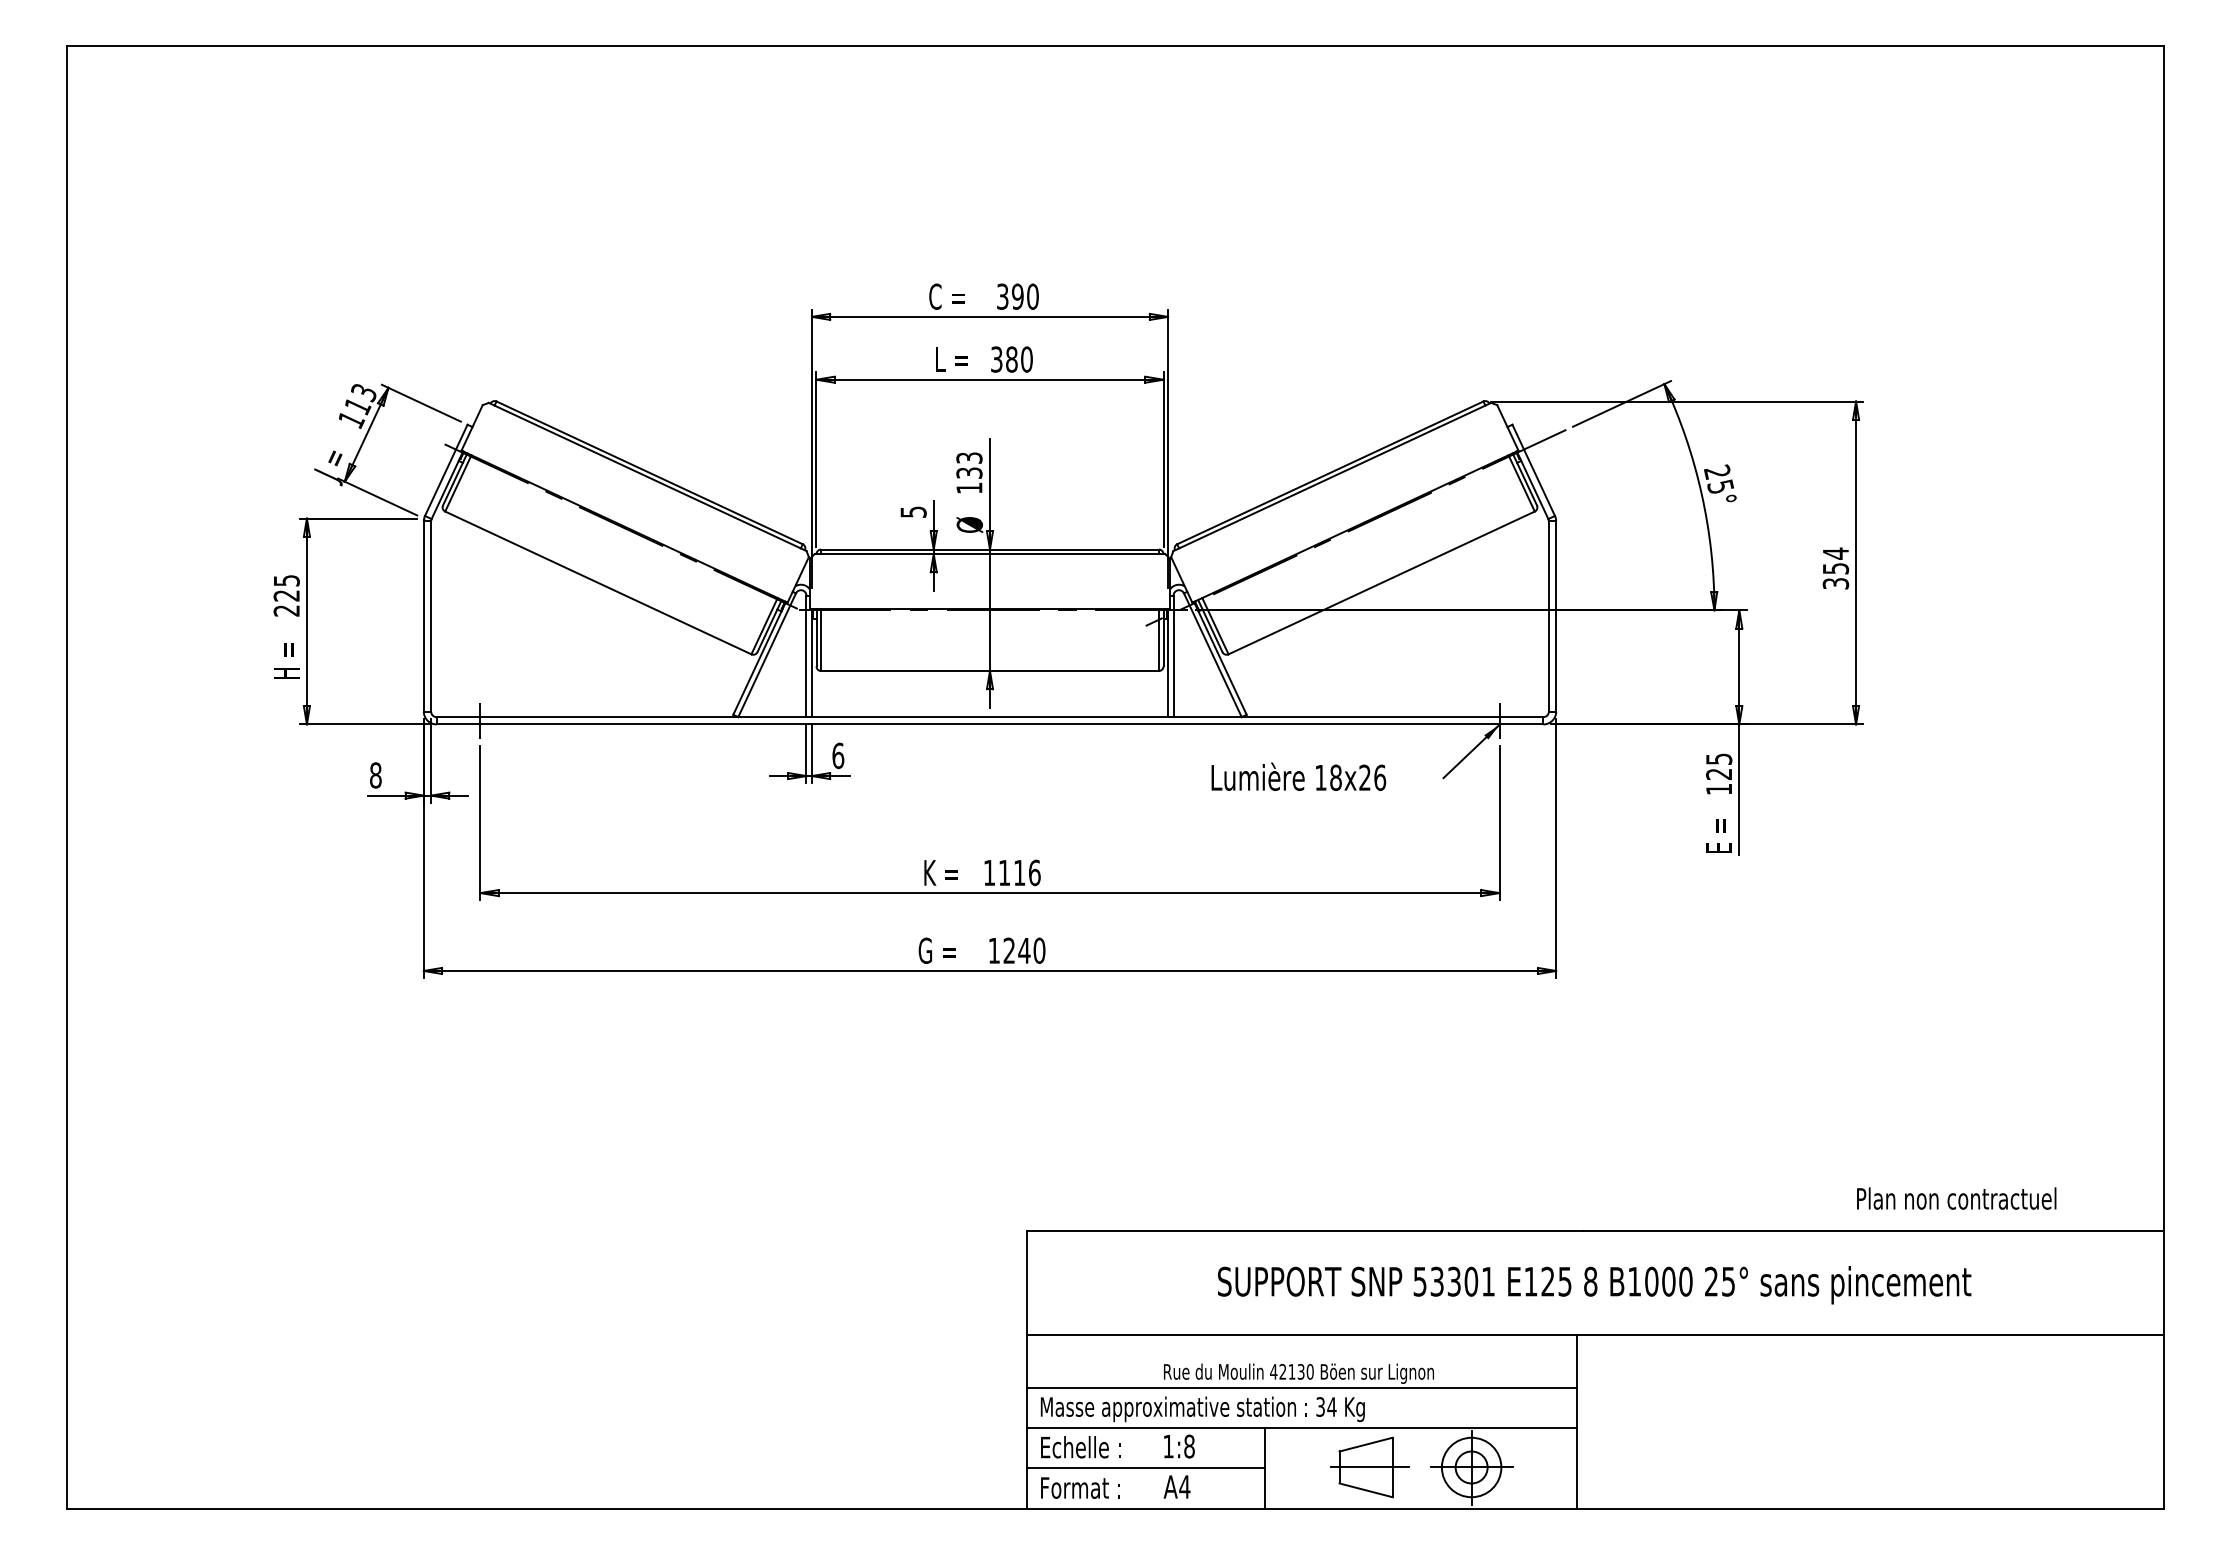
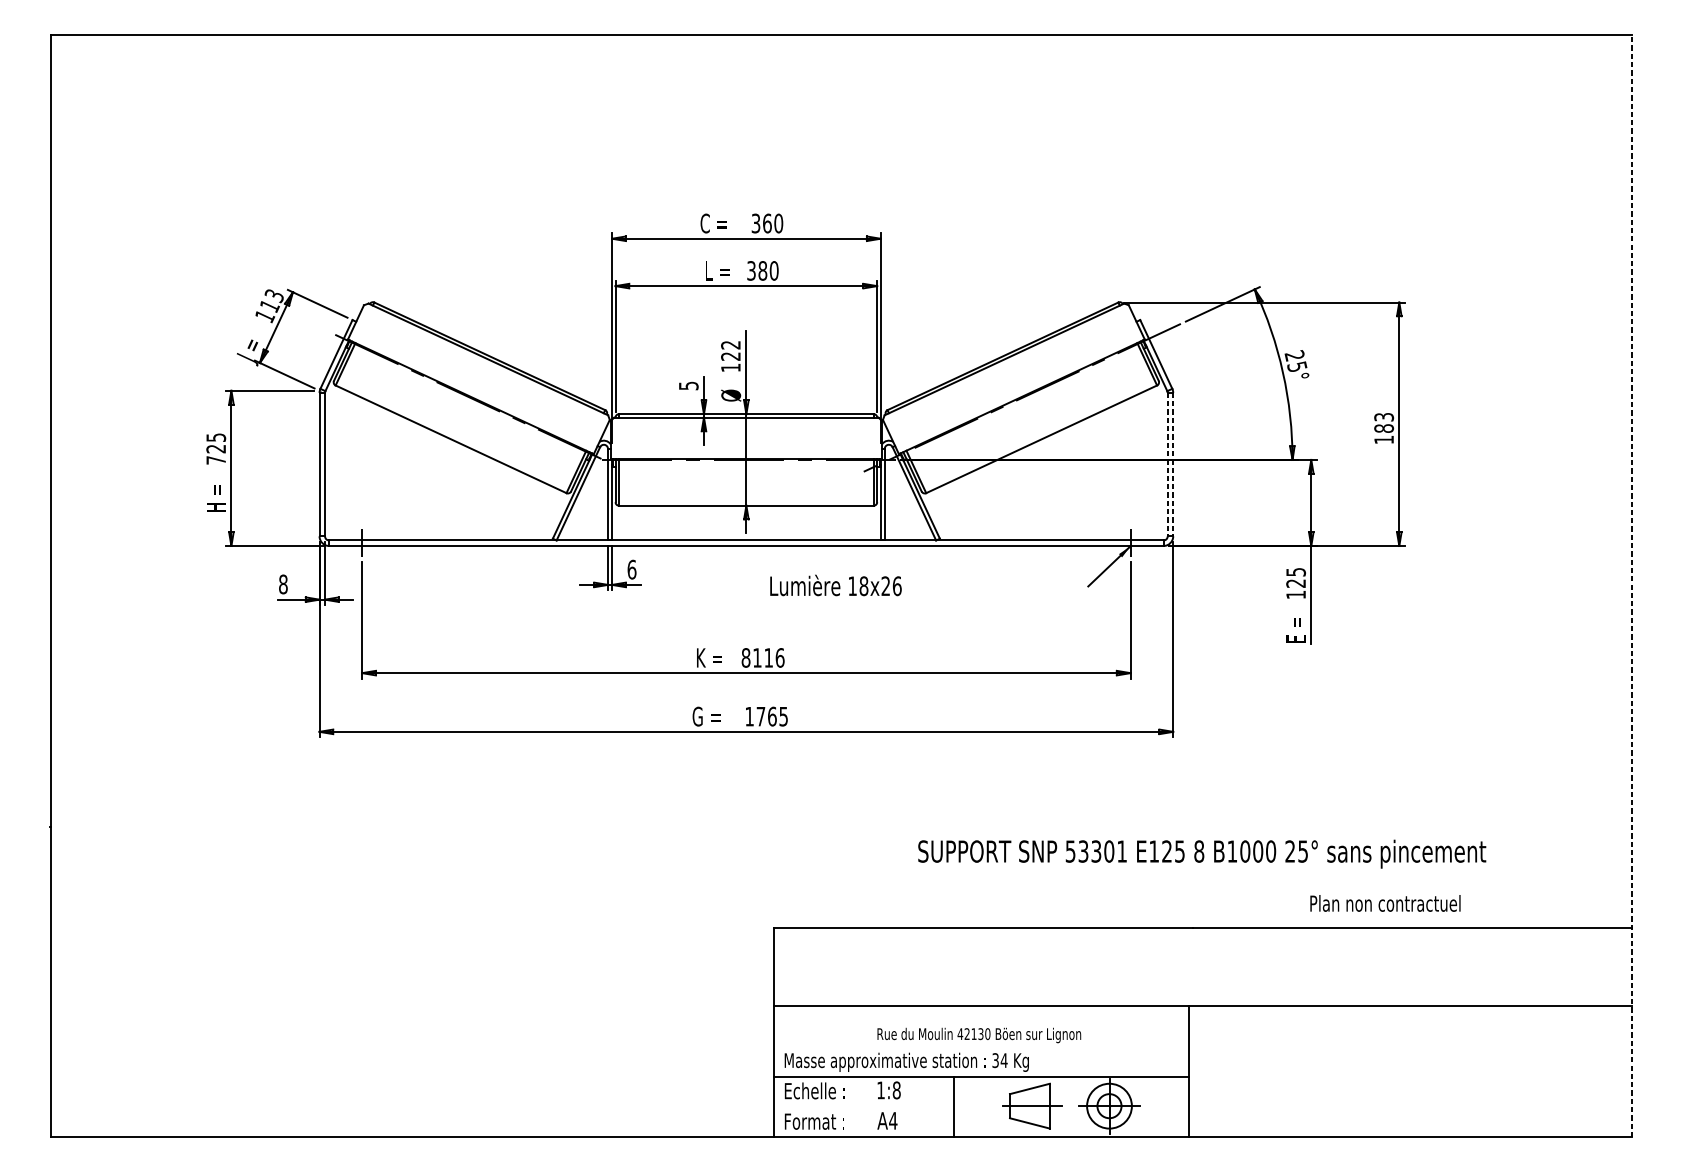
text: (1017, 296) -> (767, 223), 390 -> 360
text: (969, 465) -> (730, 350), 133 -> 122
text: (1835, 568) -> (1383, 428), 354 -> 183
text: (286, 610) -> (216, 460), 225 -> 725
line: (1548, 617) -> (1167, 465), solid -> dashed
line: (1556, 617) -> (1173, 465), solid -> dashed
text: (1298, 776) -> (835, 585), moved
line: (2164, 777) -> (1631, 586), solid -> dashed
text: (989, 872) -> (746, 657), 1116 -> 8116
text: (1024, 950) -> (772, 716), 1240 -> 1765
text: (1956, 1198) -> (1385, 903), moved
text: (1594, 1285) -> (1202, 854), moved
line: (1302, 1387) -> (981, 1045), removed
line: (1146, 1468) -> (864, 1106), removed

